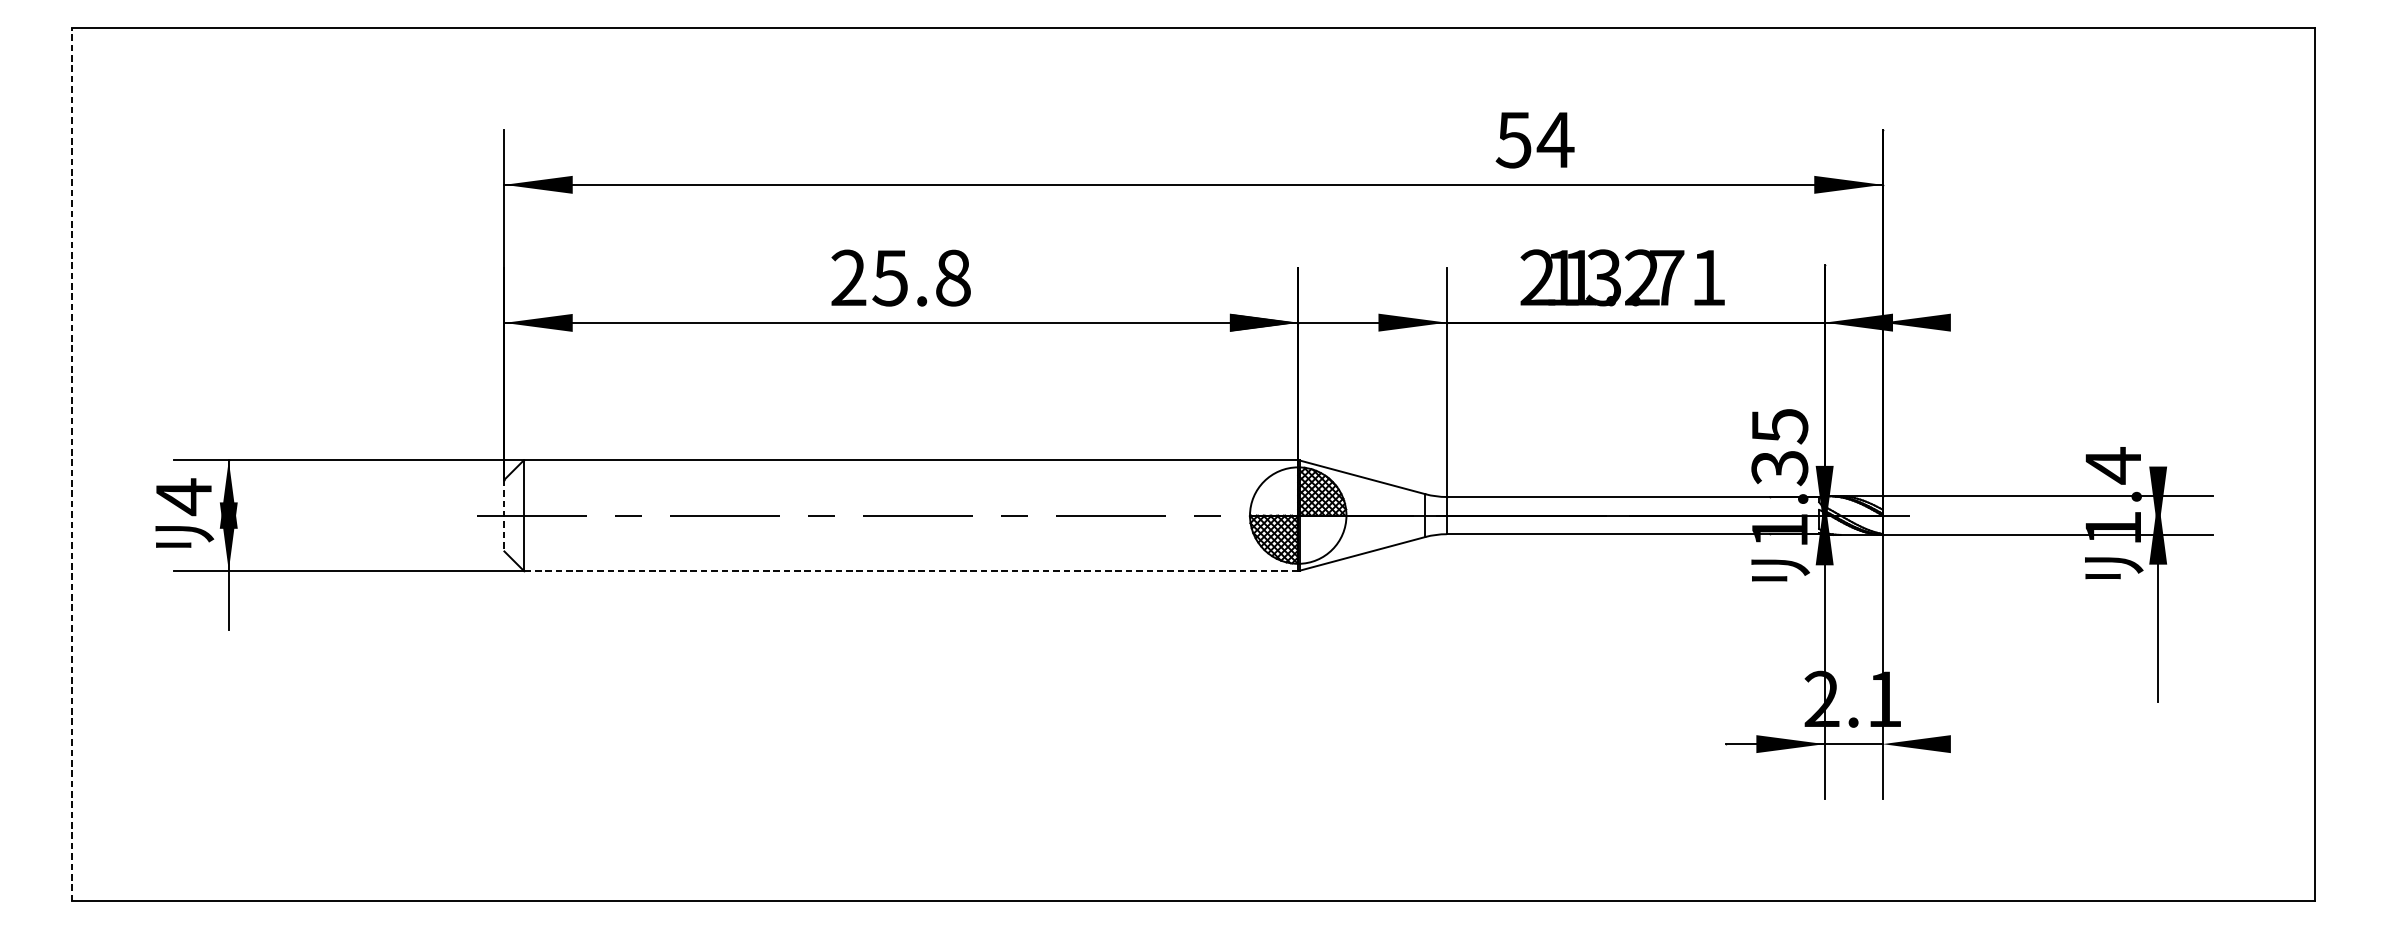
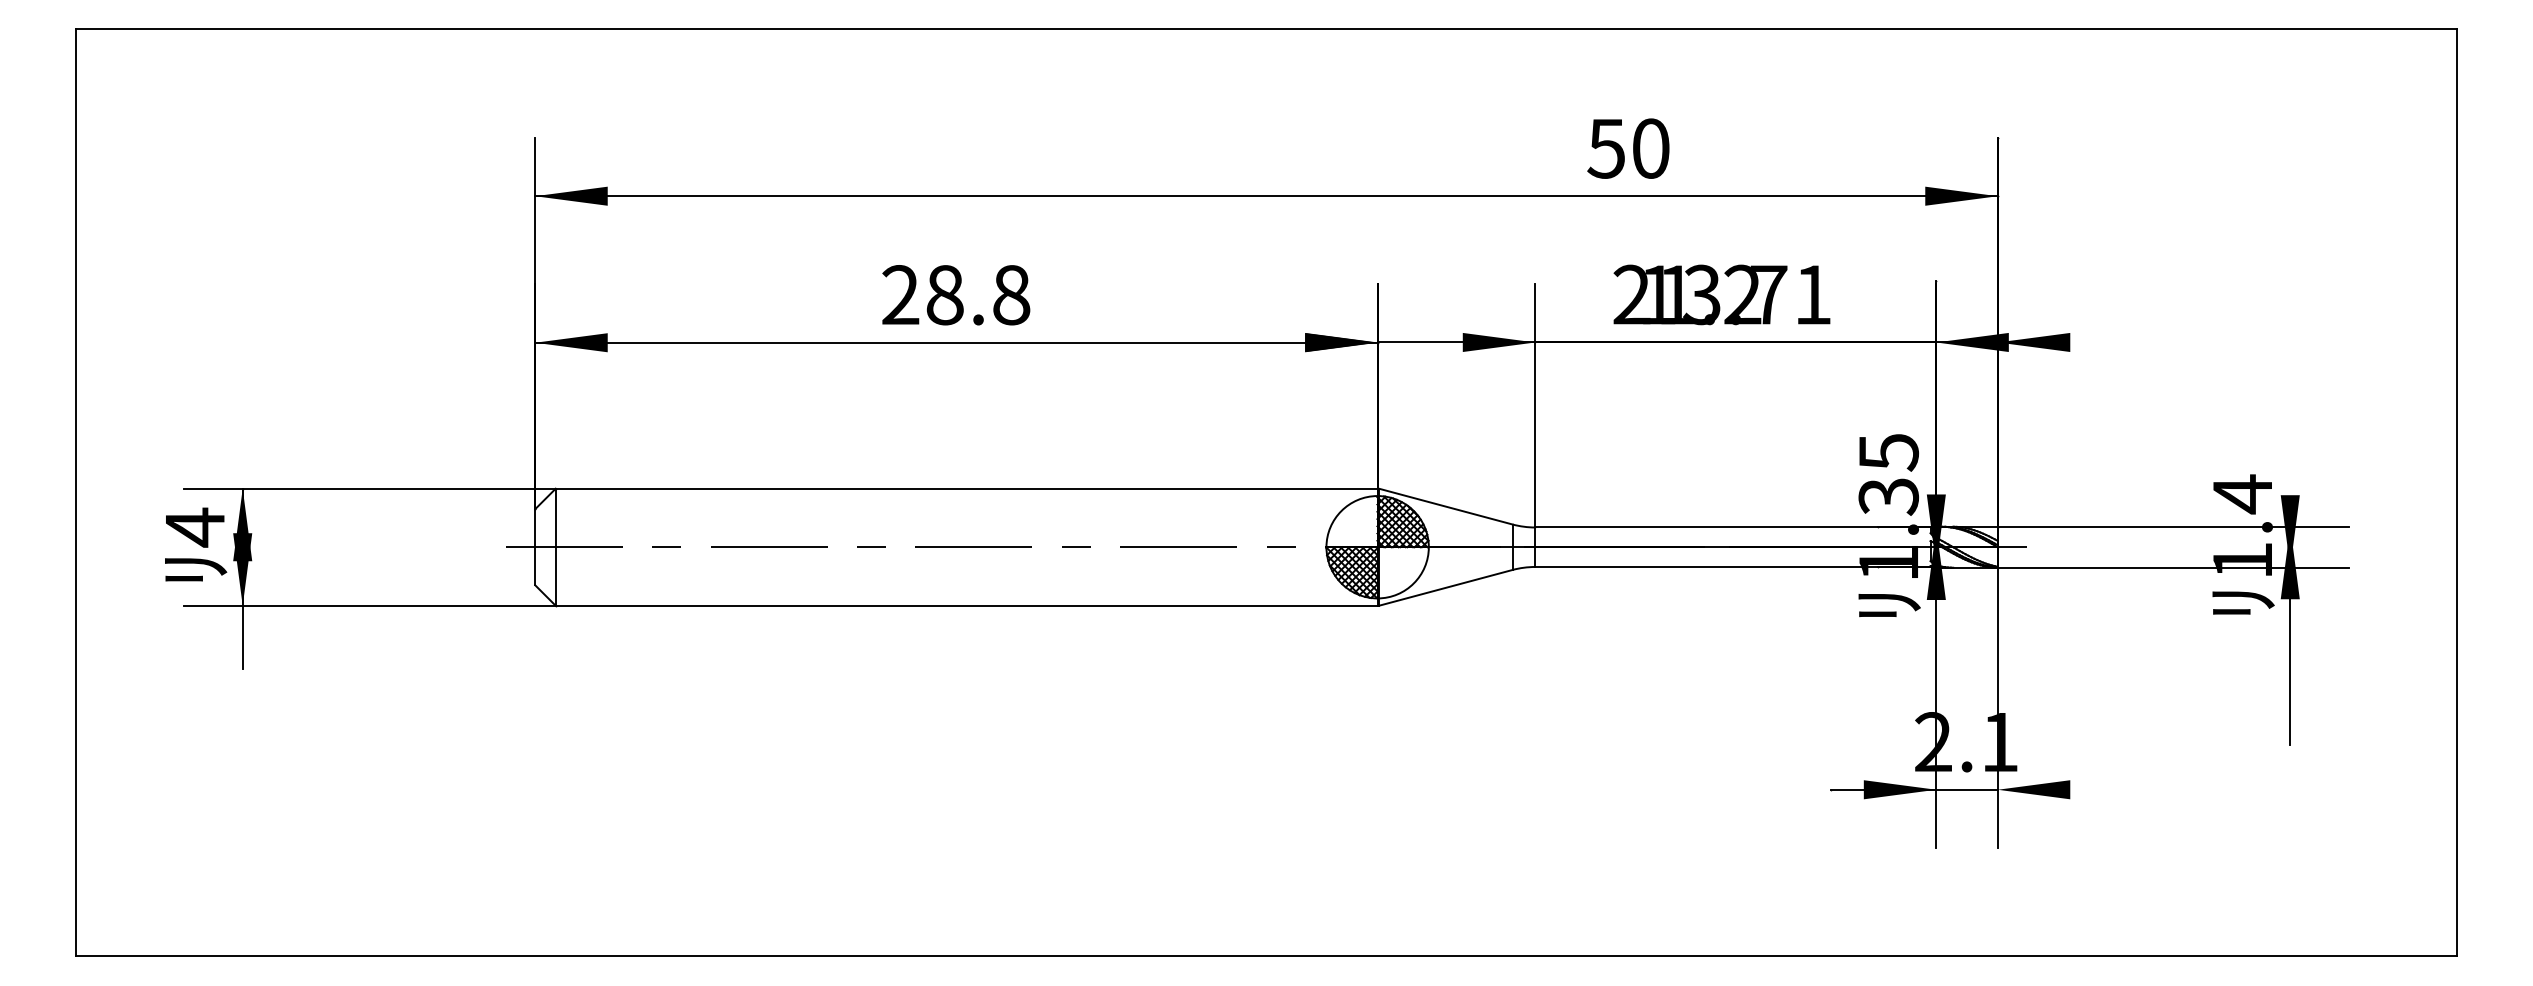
text: (1555, 139) -> (1650, 148), 54 -> 50
text: (890, 278) -> (944, 295), 25.8 -> 28.8
line: (71, 464) -> (75, 492), dashed -> solid
line: (504, 515) -> (535, 547), dashed -> solid
line: (910, 570) -> (966, 605), dashed -> solid

